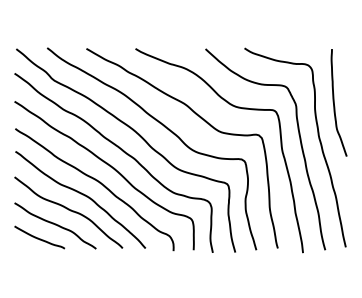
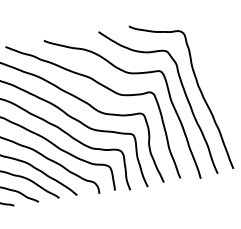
curve: (334, 102) -> (206, 57), removed

